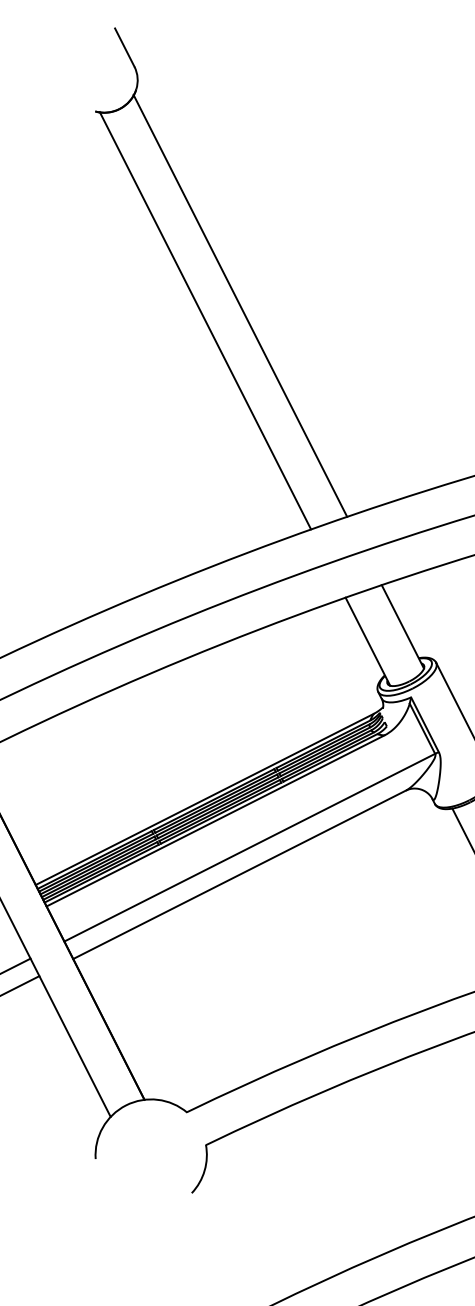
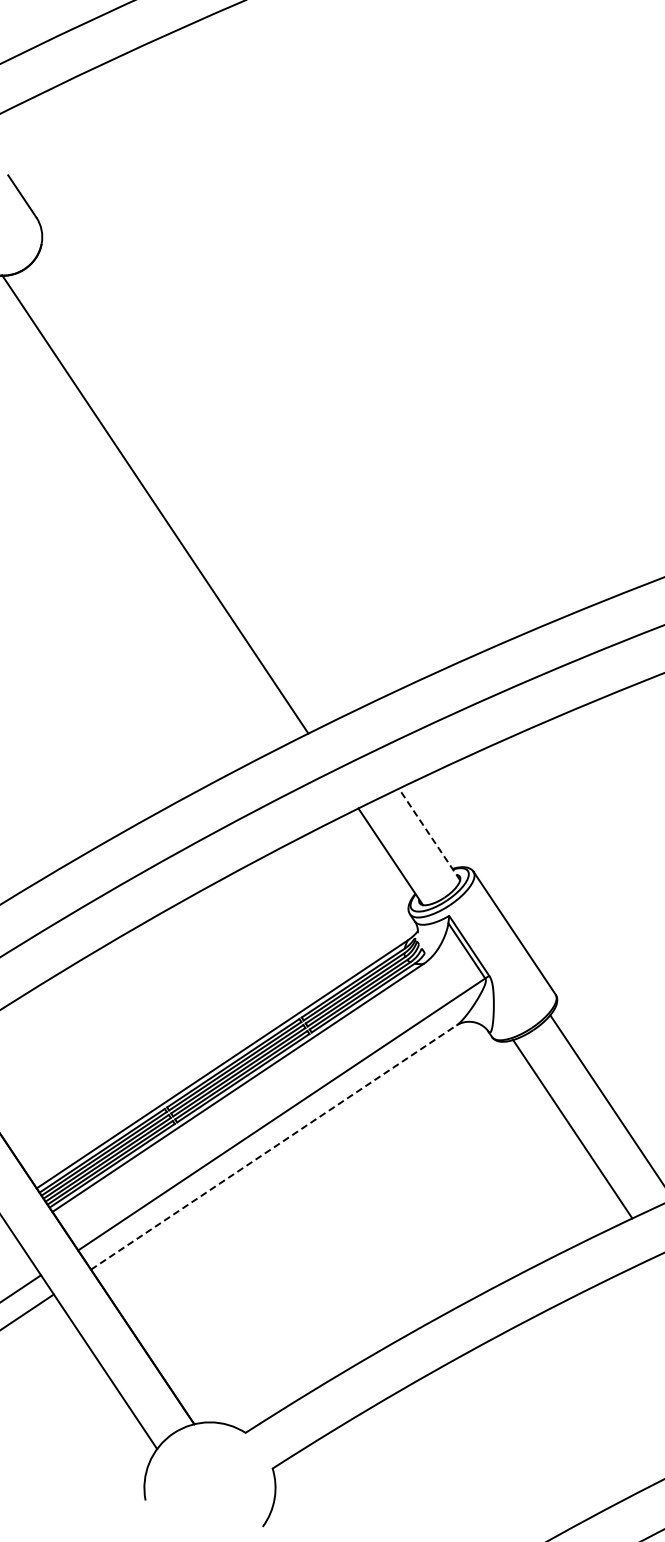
line: (239, 305) -> (193, 481), removed
line: (402, 626) -> (429, 834), solid -> dashed
line: (239, 874) -> (273, 1147), solid -> dashed

